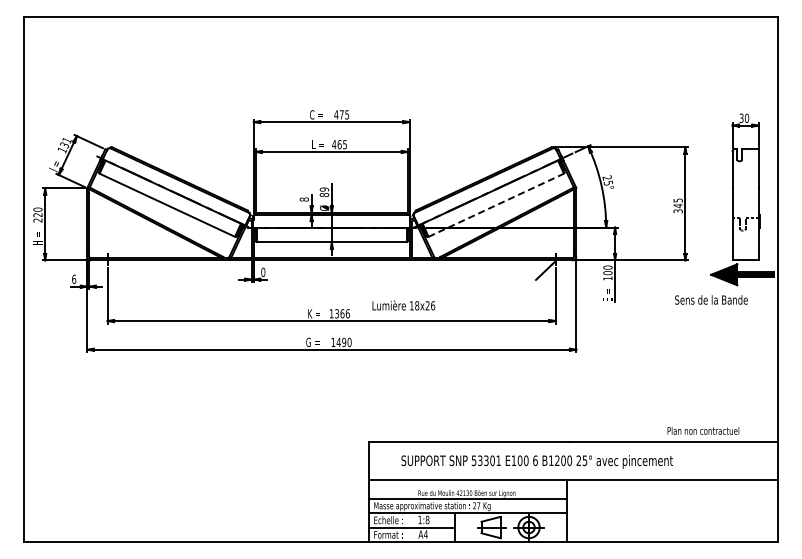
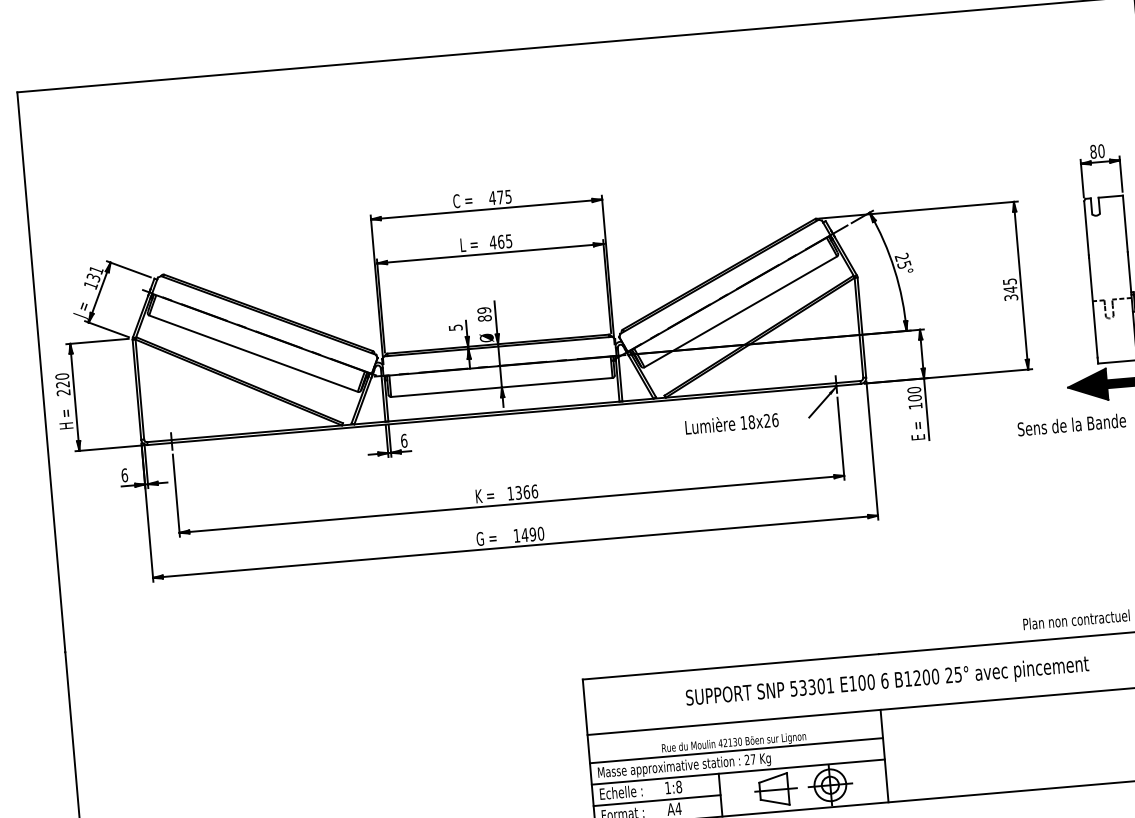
text: (741, 117) -> (1093, 150), 30 -> 80
text: (303, 199) -> (454, 327), 8 -> 5
line: (496, 205) -> (741, 312), dashed -> solid
text: (263, 271) -> (404, 439), 0 -> 6
text: (403, 305) -> (731, 423), moved
text: (536, 461) -> (886, 681), moved

